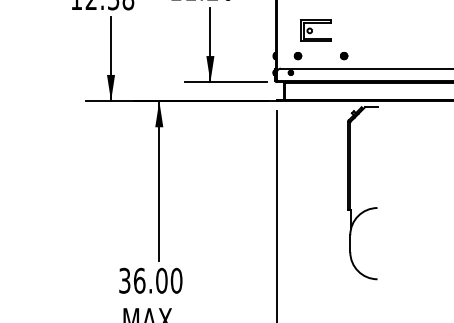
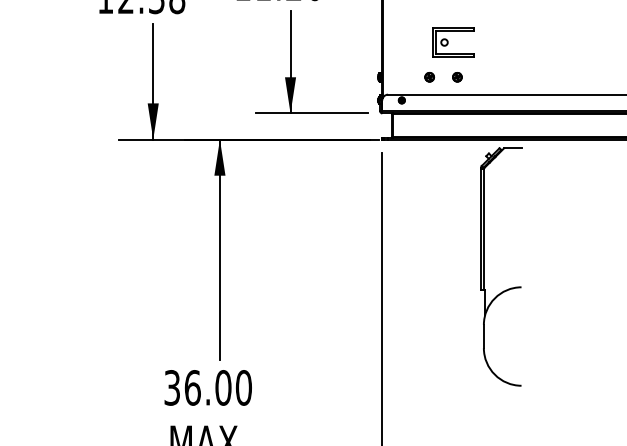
part: (315, 30) -> (452, 41), moved
part: (297, 56) -> (428, 77), moved
part: (344, 56) -> (457, 77), moved

